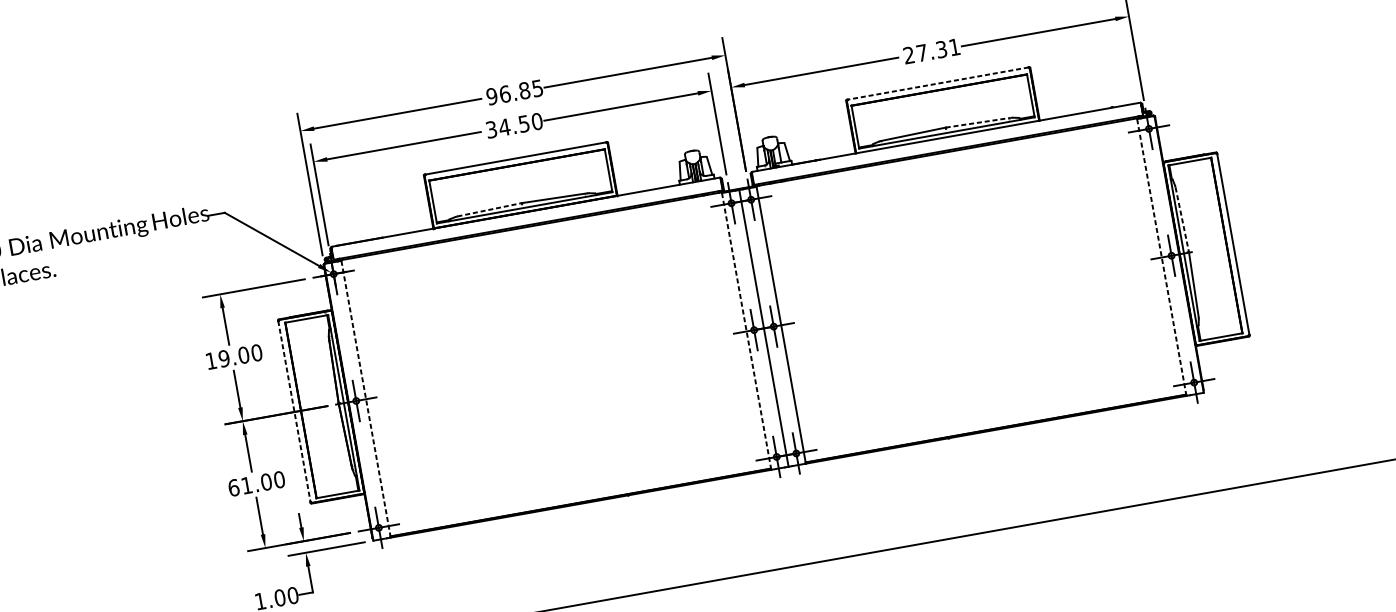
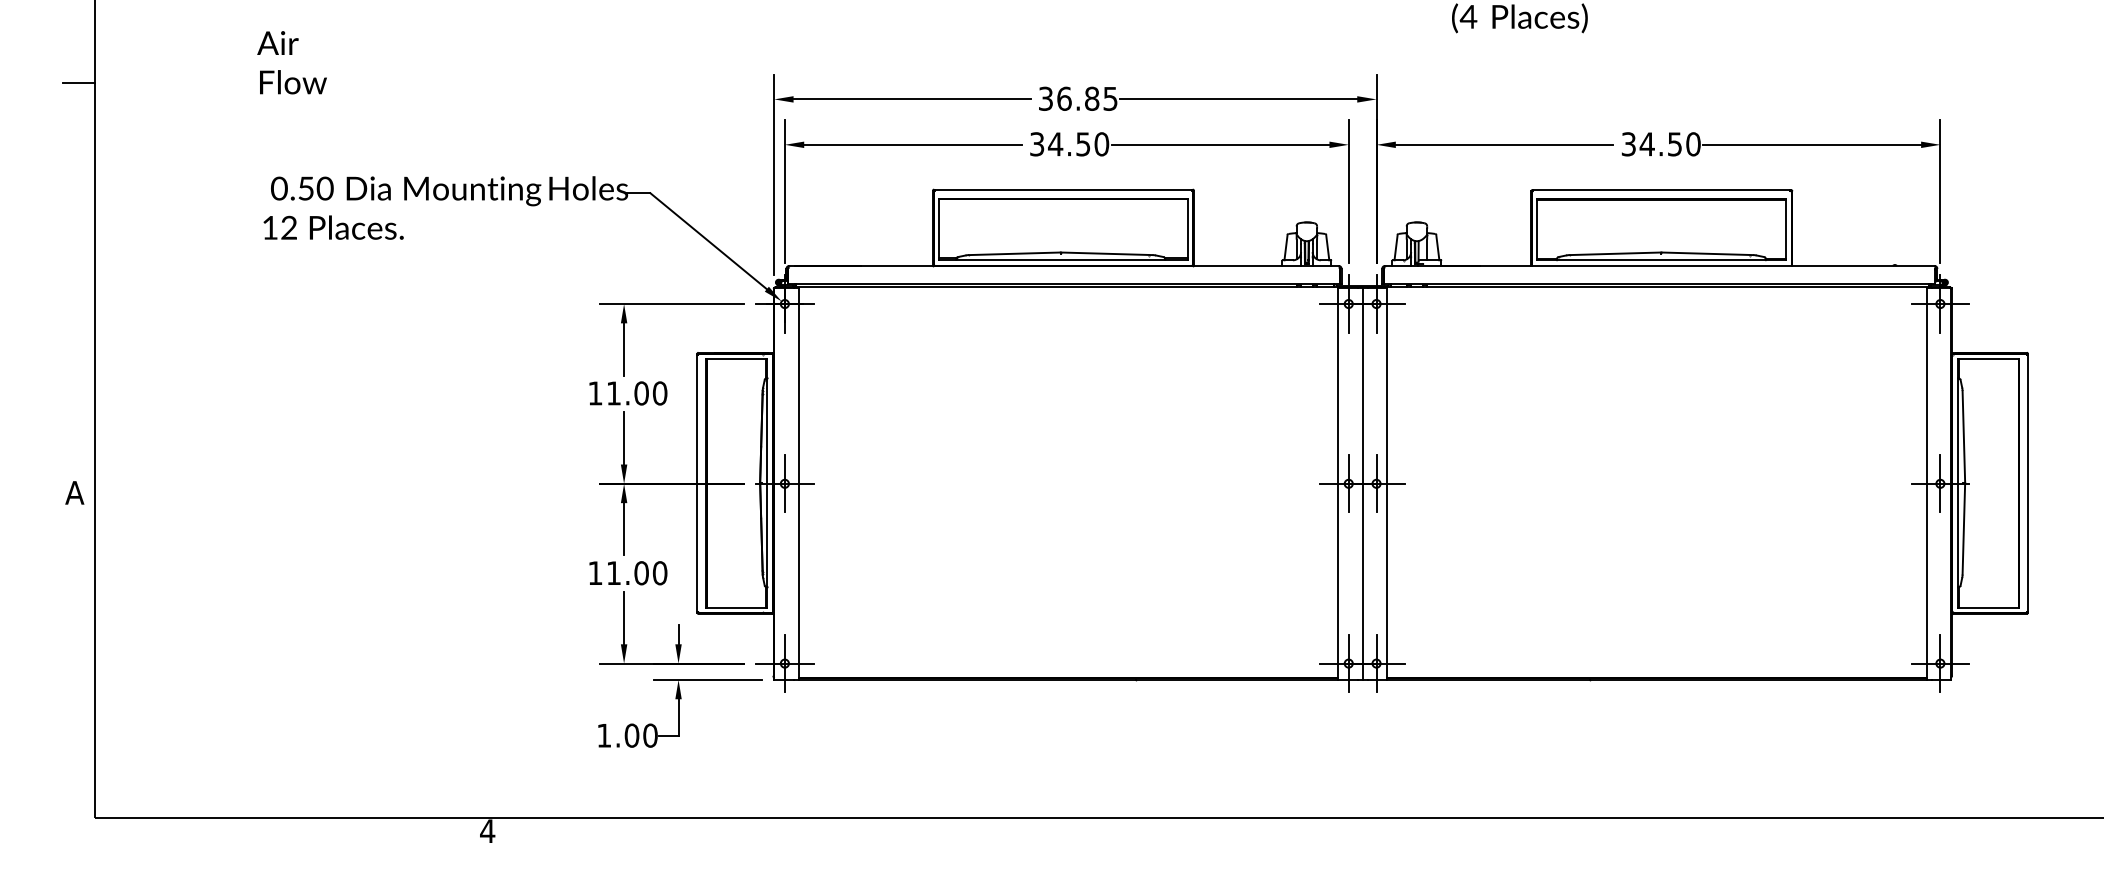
text: (931, 51) -> (1660, 144), 27.31 -> 34.50
line: (937, 83) -> (1661, 190), dashed -> solid
text: (491, 96) -> (1045, 98), 96.85 -> 36.85
line: (978, 122) -> (1707, 253), dashed -> solid
line: (489, 209) -> (1014, 253), dashed -> solid
line: (1181, 219) -> (1963, 436), dashed -> solid
line: (1161, 257) -> (1926, 483), dashed -> solid
line: (746, 331) -> (1338, 484), dashed -> solid
text: (223, 358) -> (613, 393), 19.00 -> 11.00
line: (365, 399) -> (798, 484), dashed -> solid
line: (294, 411) -> (697, 483), dashed -> solid
text: (233, 488) -> (595, 573), 61.00 -> 11.00

